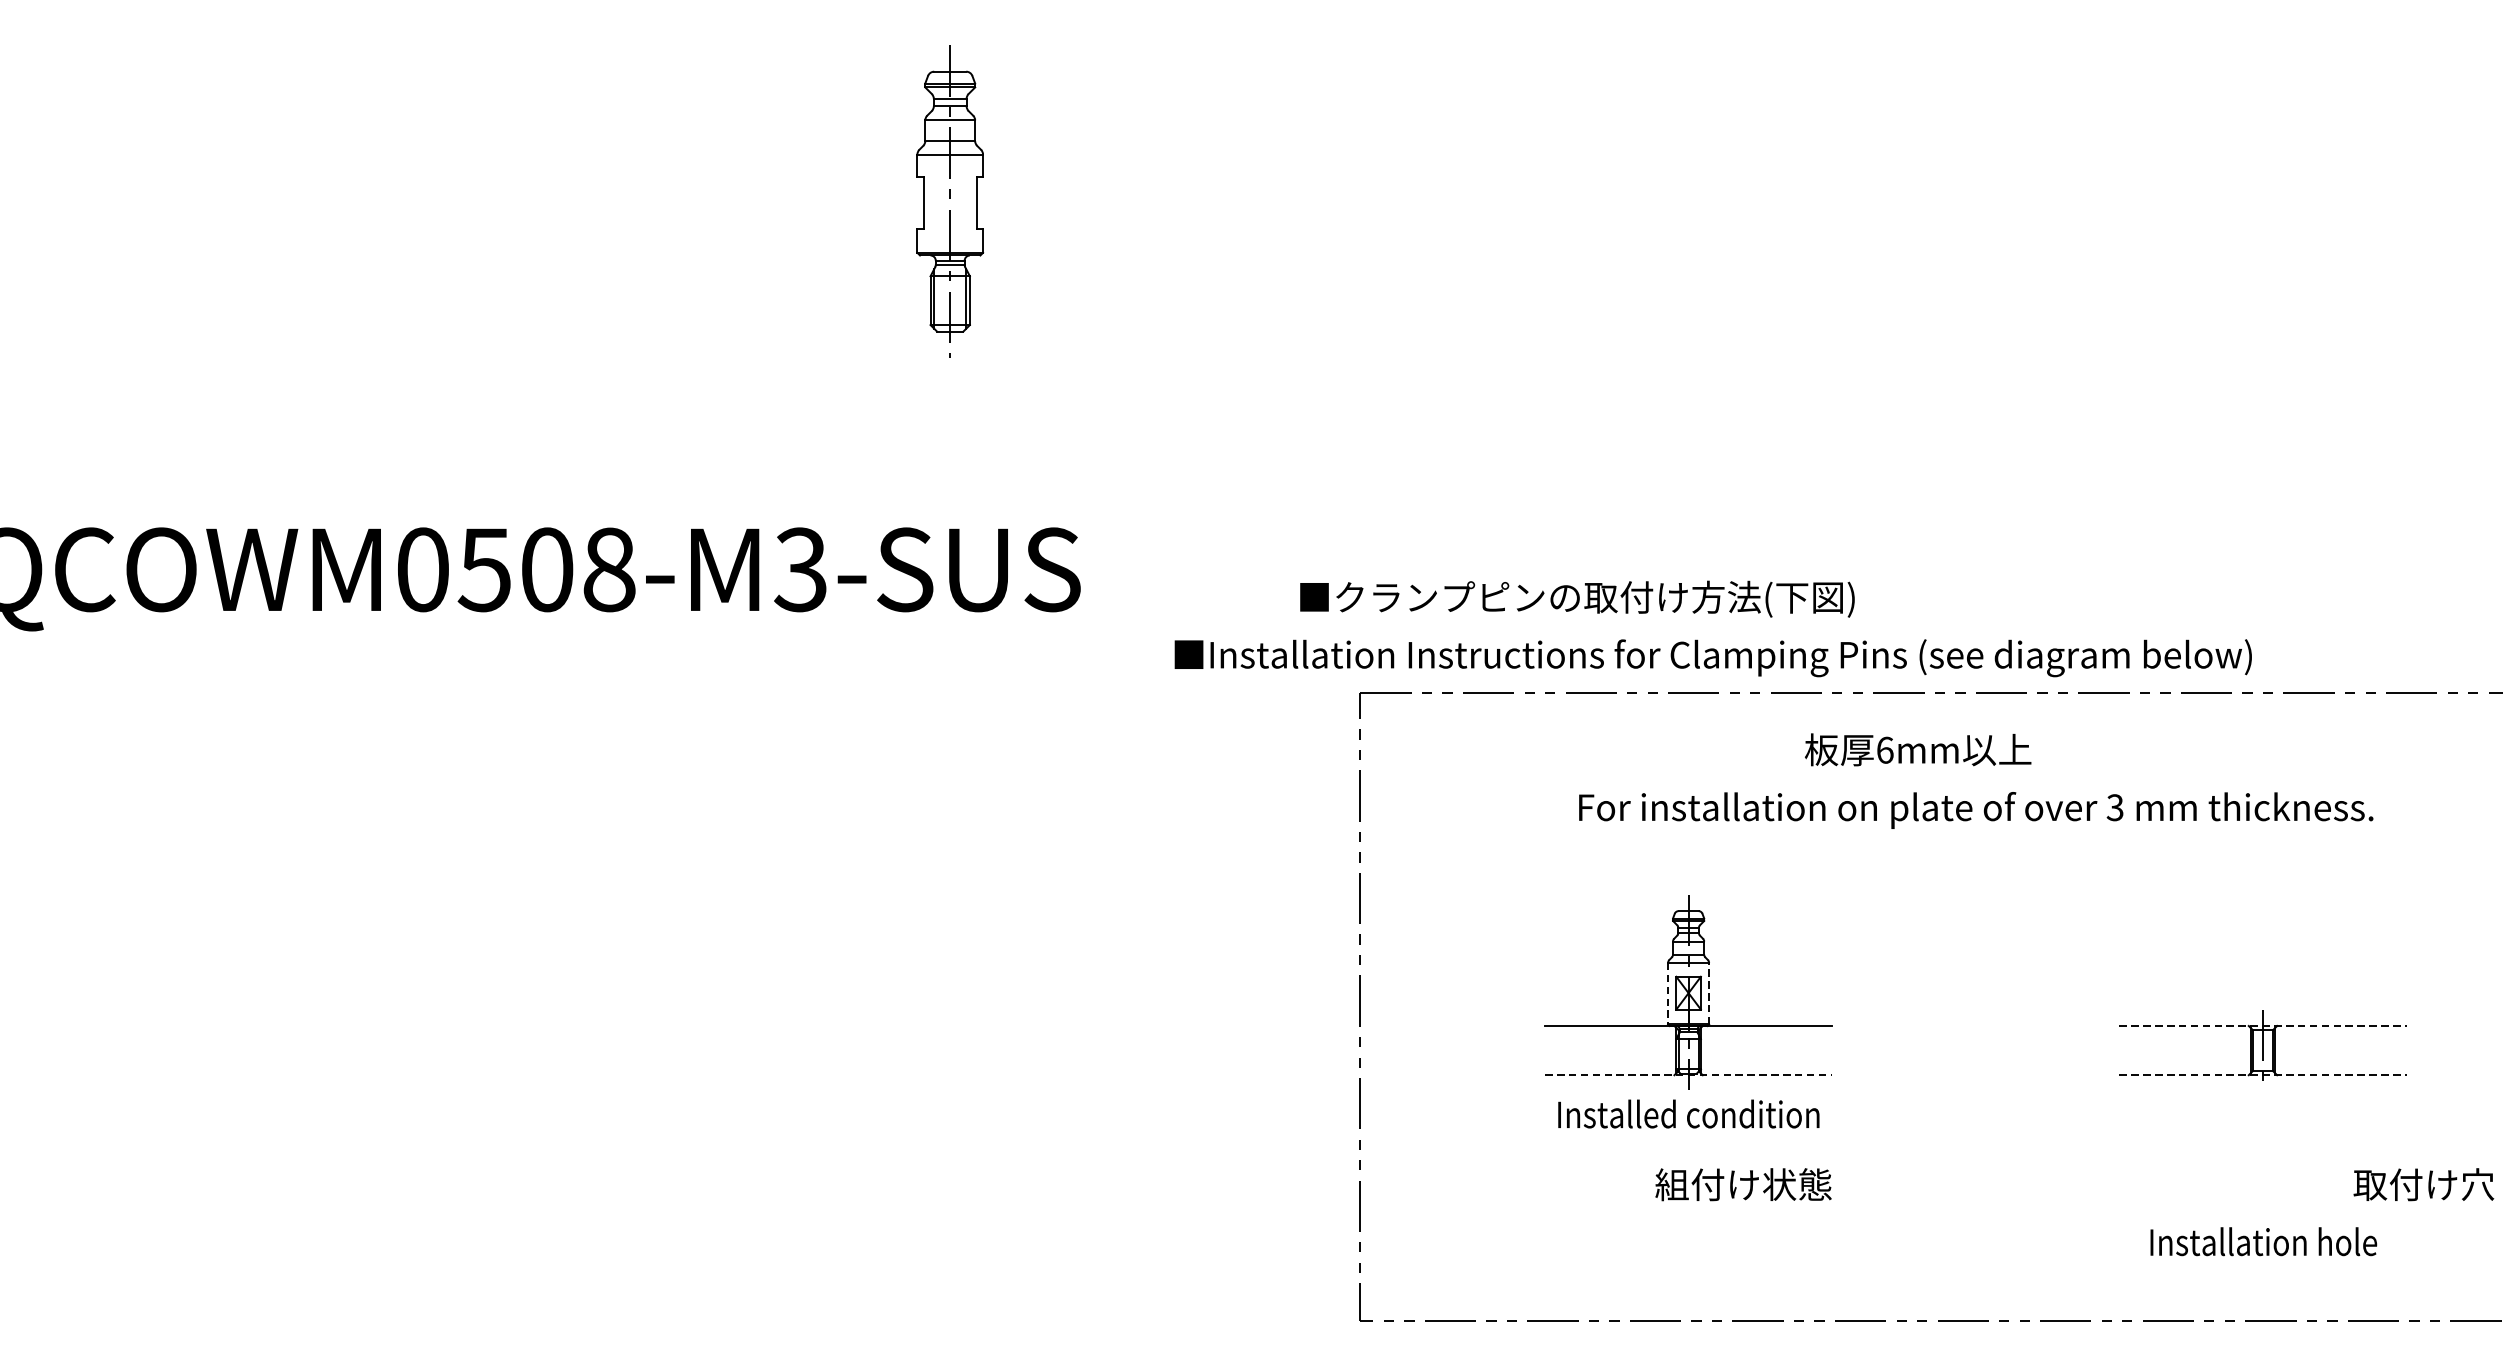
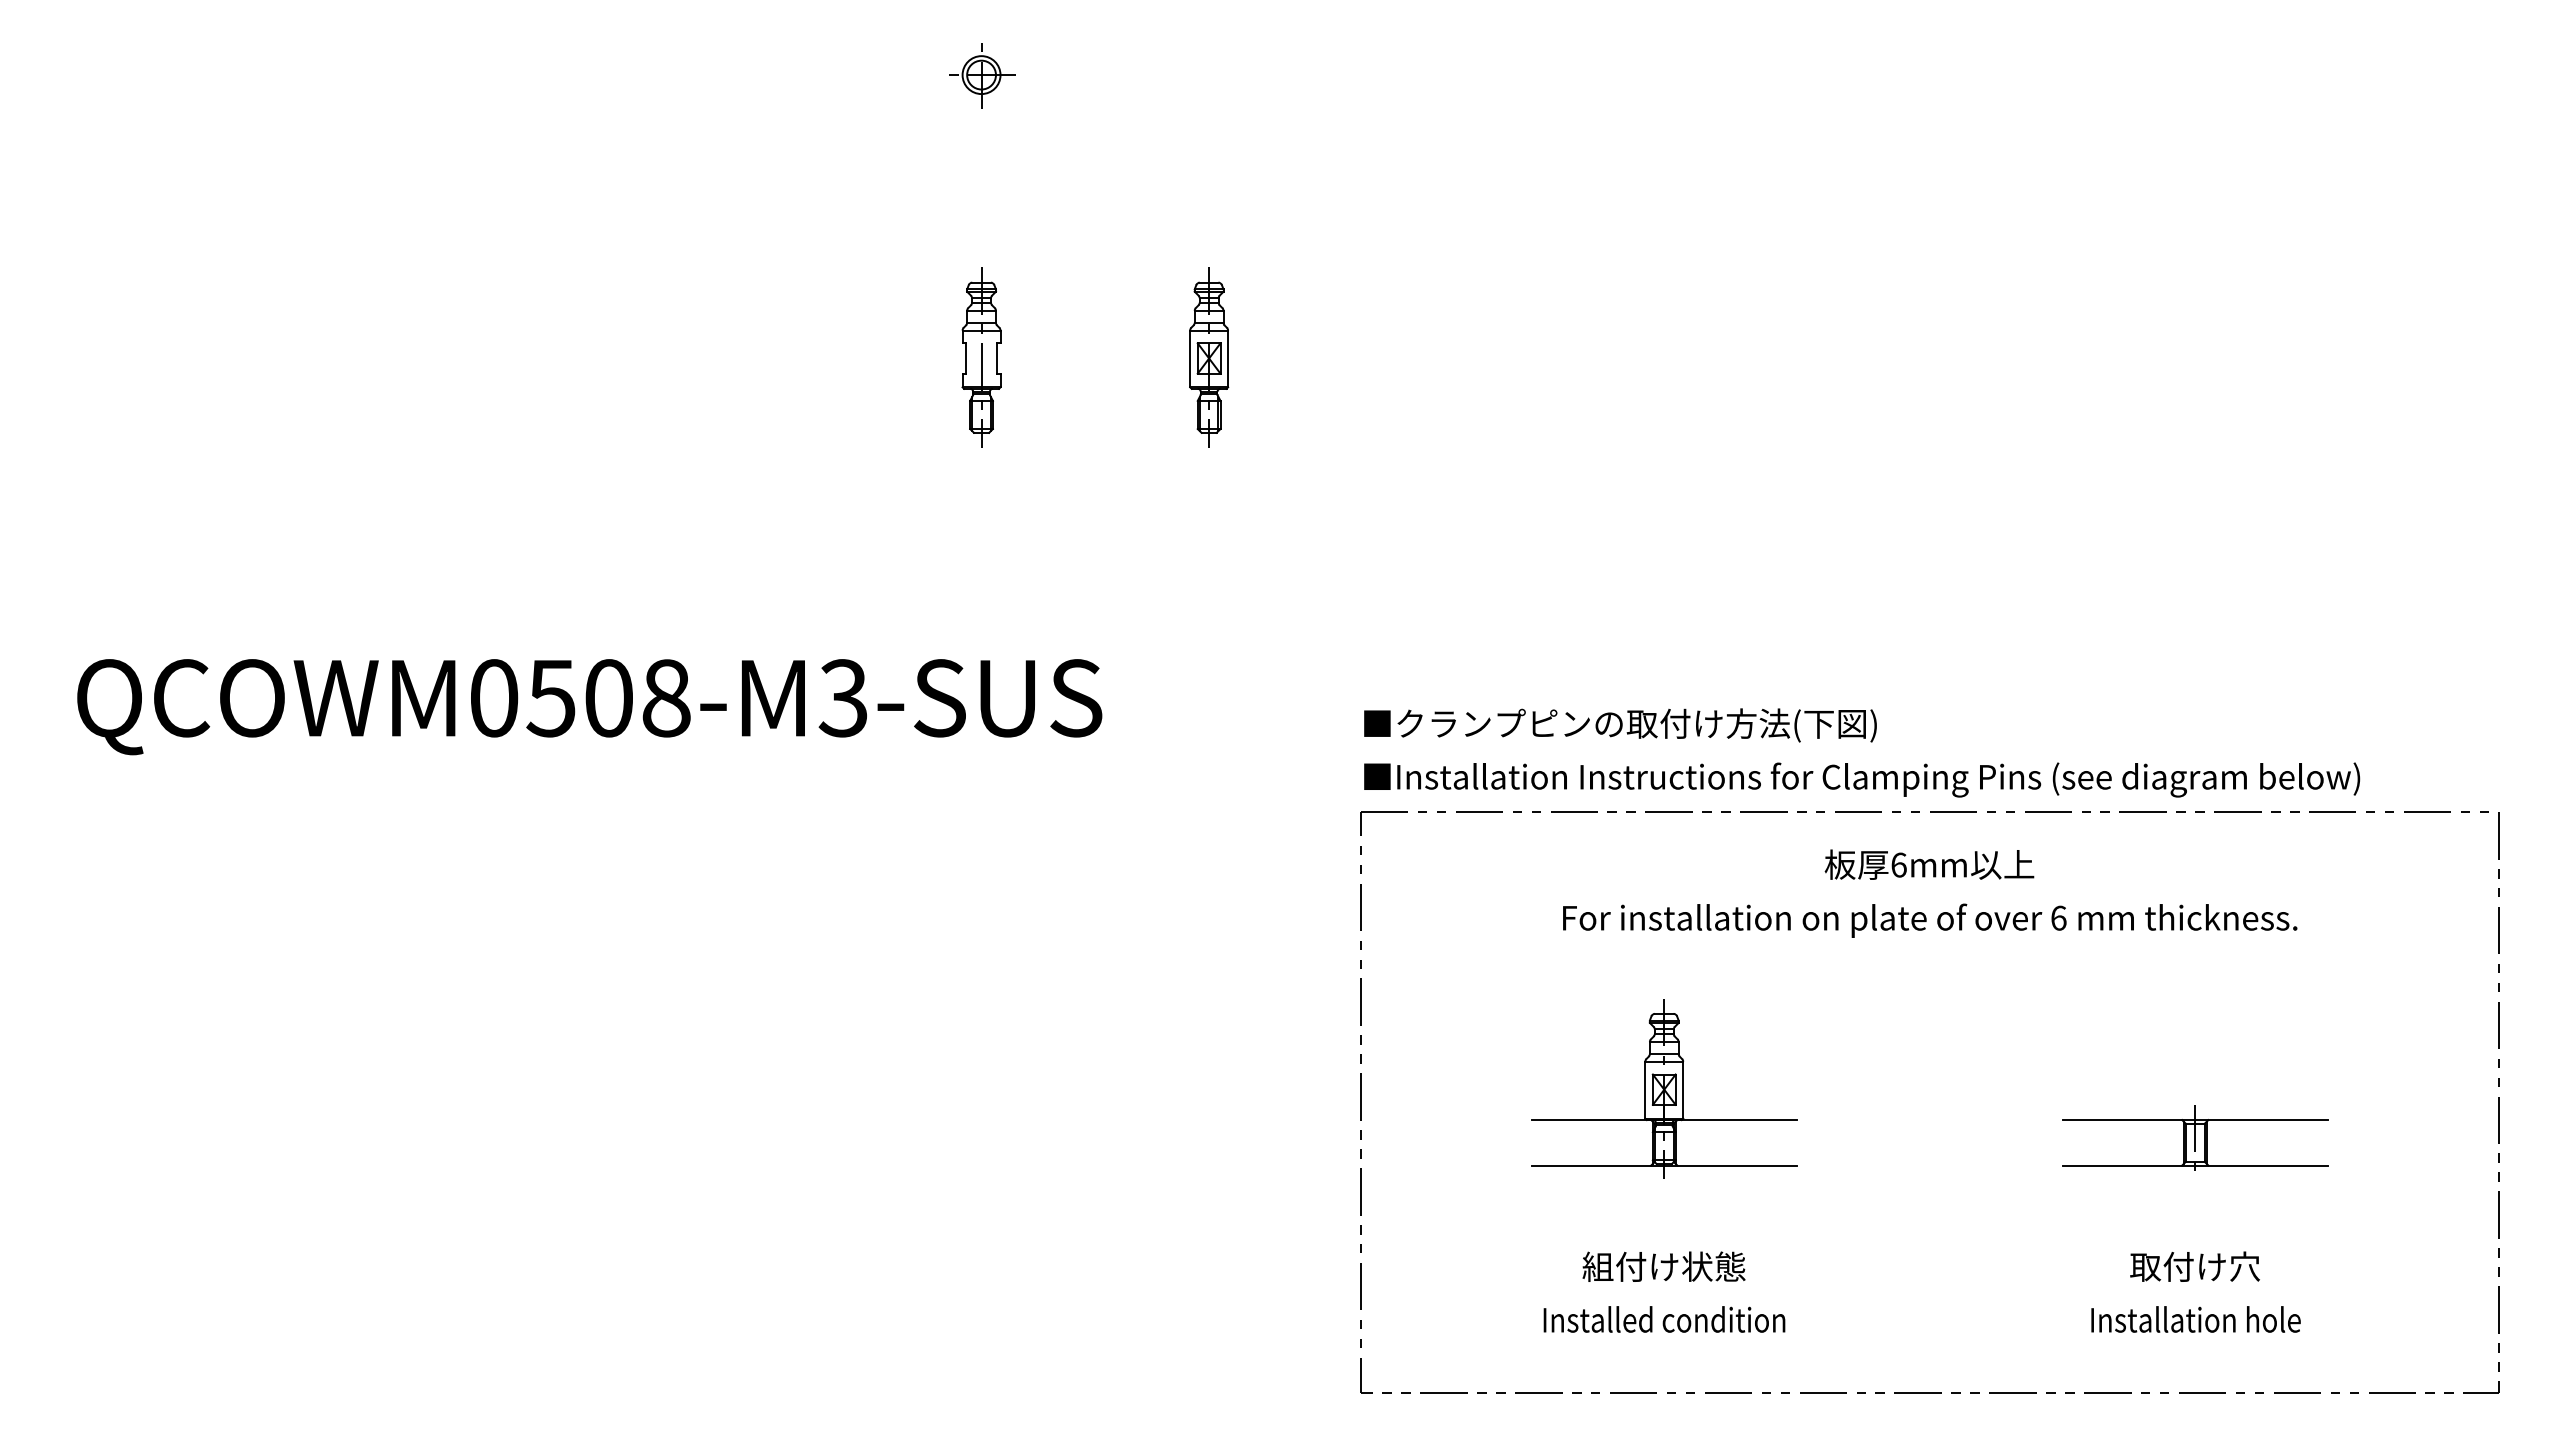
part: (950, 201) -> (981, 357), size x0.62
part: (1196, 201) -> (1209, 357), added
text: (1577, 599) -> (1620, 725), moved
text: (1713, 657) -> (1862, 779), moved
text: (1918, 749) -> (1929, 864), moved
text: (2115, 806) -> (2058, 917), 3 -> 6
line: (1709, 992) -> (1683, 1089), dashed -> solid
line: (1668, 994) -> (1645, 1090), dashed -> solid
line: (2263, 1026) -> (2195, 1120), dashed -> solid
line: (1688, 1075) -> (1664, 1165), dashed -> solid
line: (2263, 1075) -> (2195, 1165), dashed -> solid
text: (1688, 1114) -> (1664, 1319), moved
text: (1742, 1184) -> (1663, 1266), moved
text: (2423, 1184) -> (2194, 1266), moved

